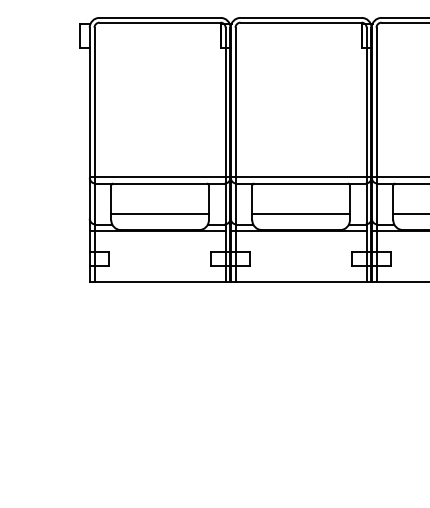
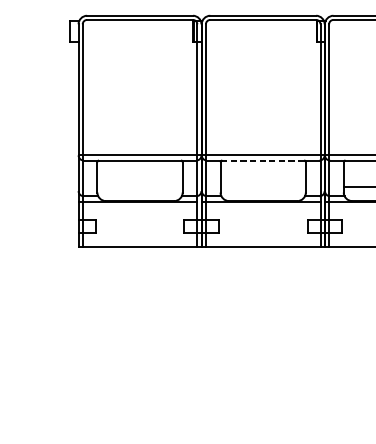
line: (301, 183) -> (263, 160), solid -> dashed
line: (159, 214) -> (139, 187), removed
line: (300, 214) -> (262, 187), removed

